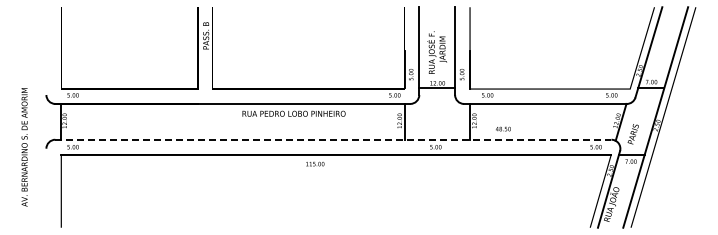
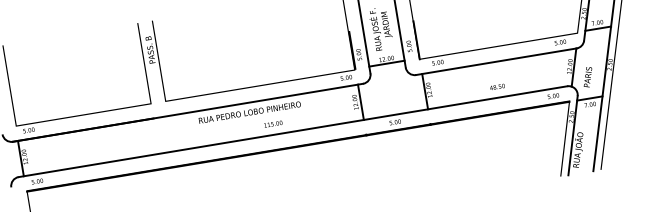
text: (503, 128) -> (497, 86), moved
line: (333, 139) -> (293, 131), dashed -> solid
text: (315, 163) -> (273, 123), moved

